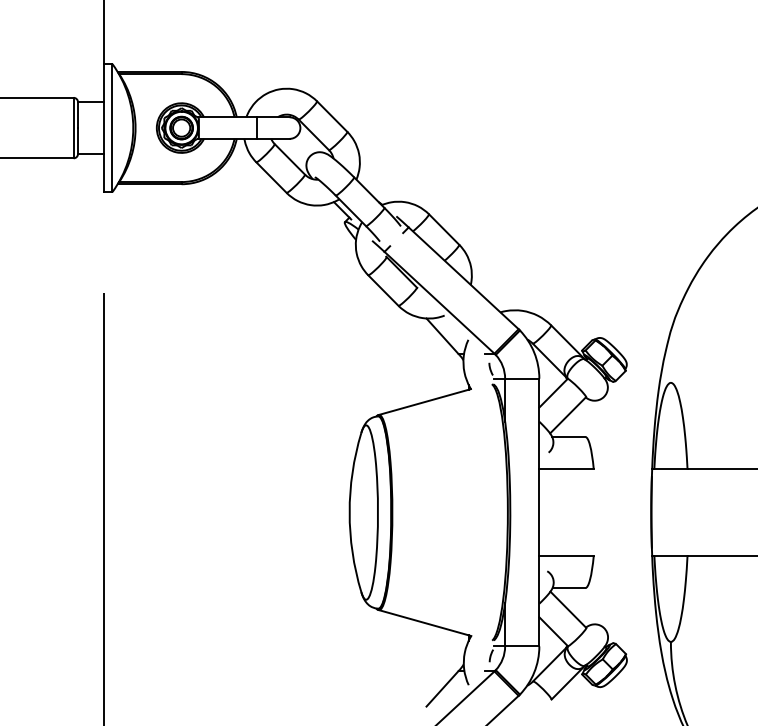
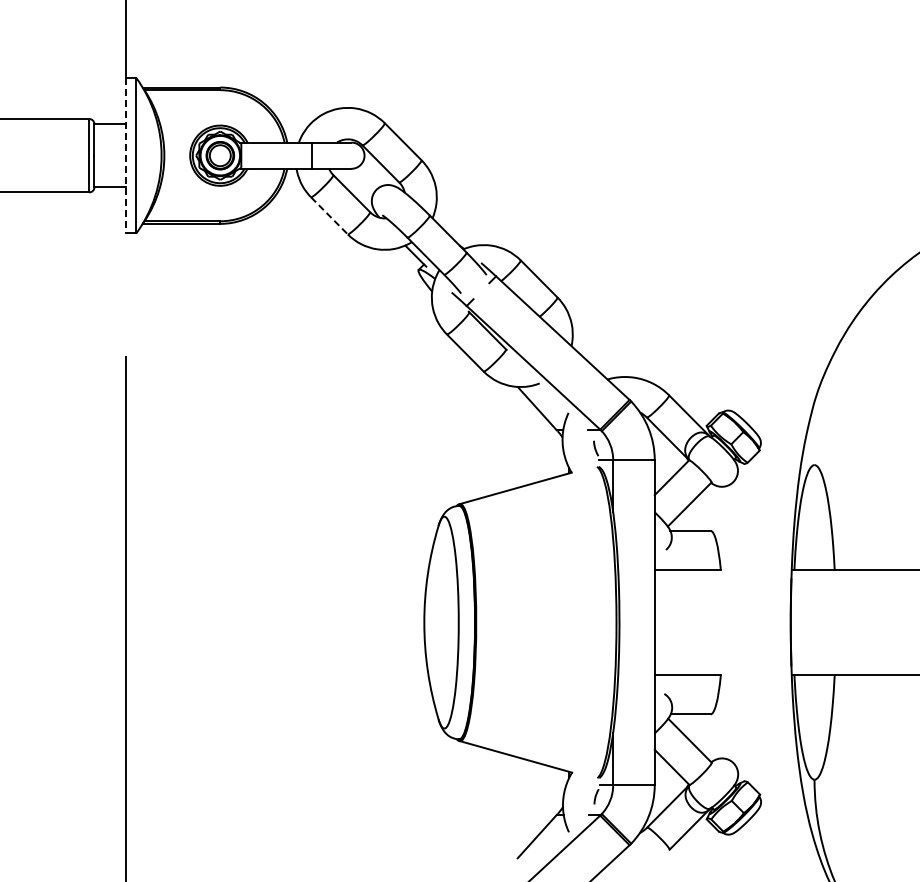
line: (103, 127) -> (125, 155), solid -> dashed
line: (271, 178) -> (329, 216), solid -> dashed

